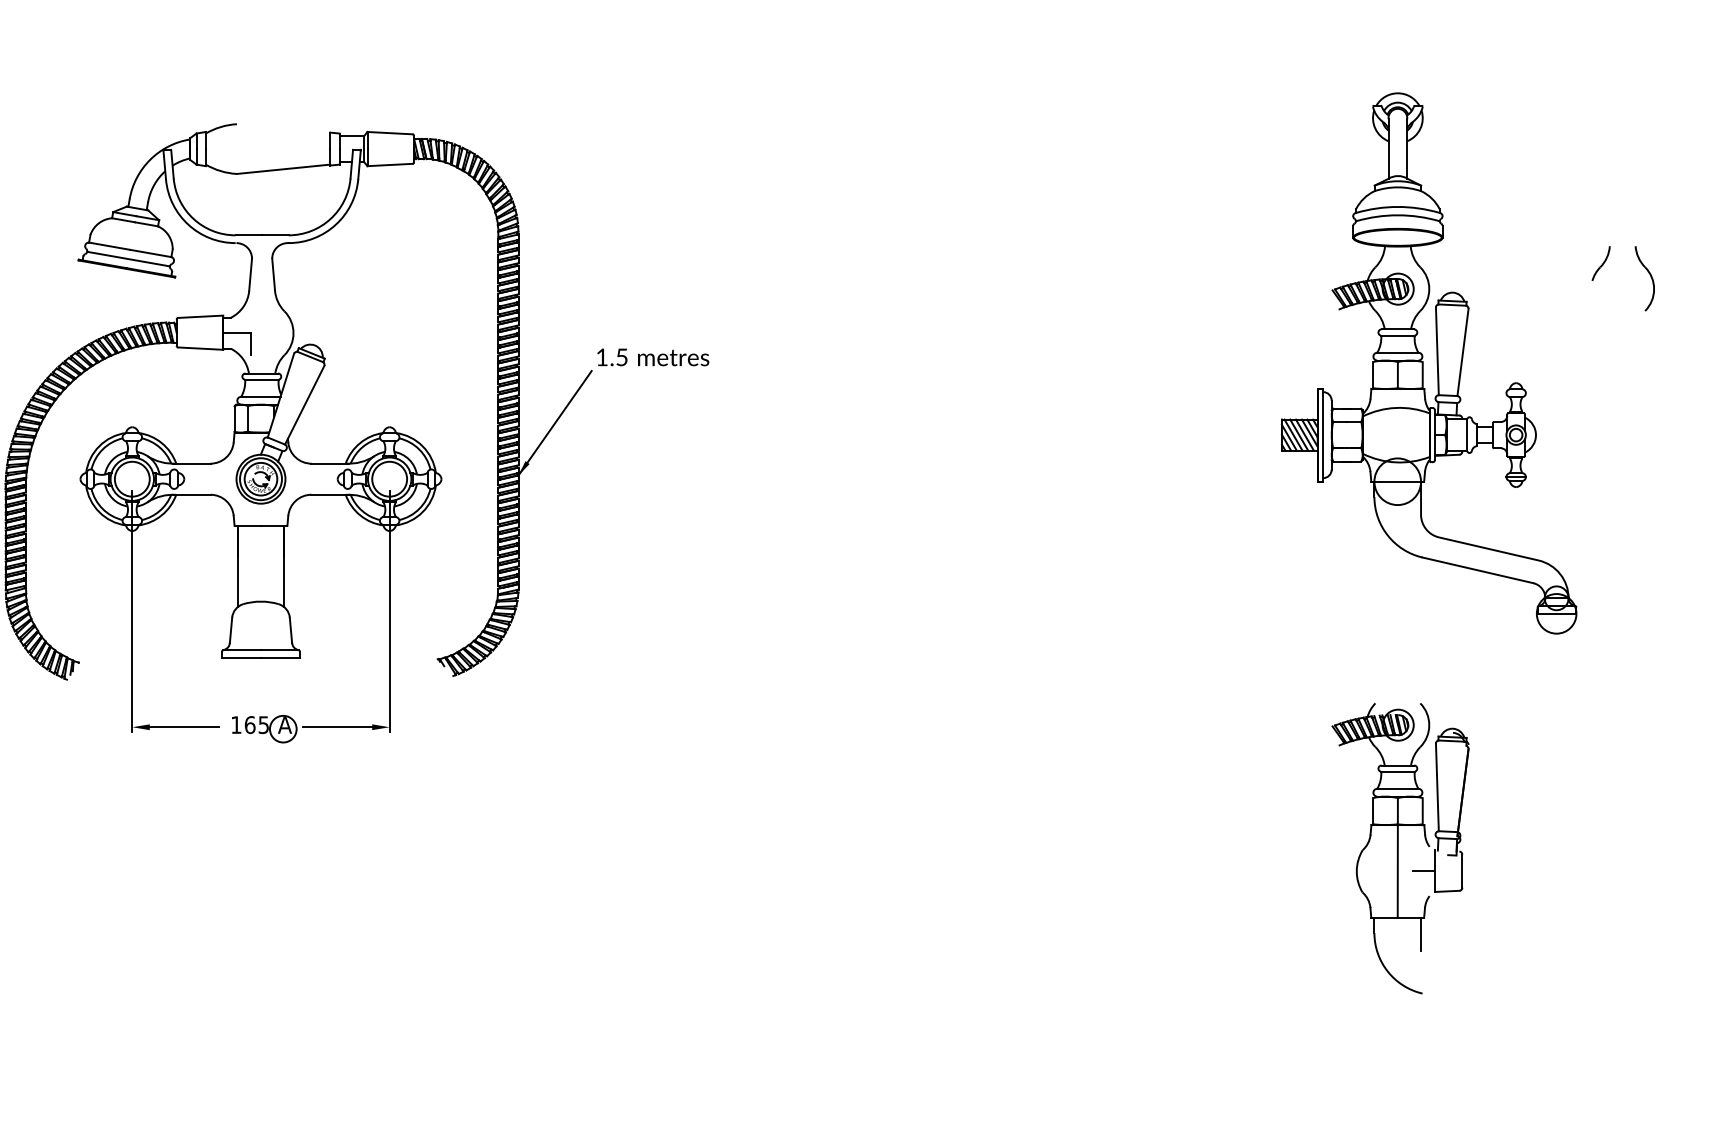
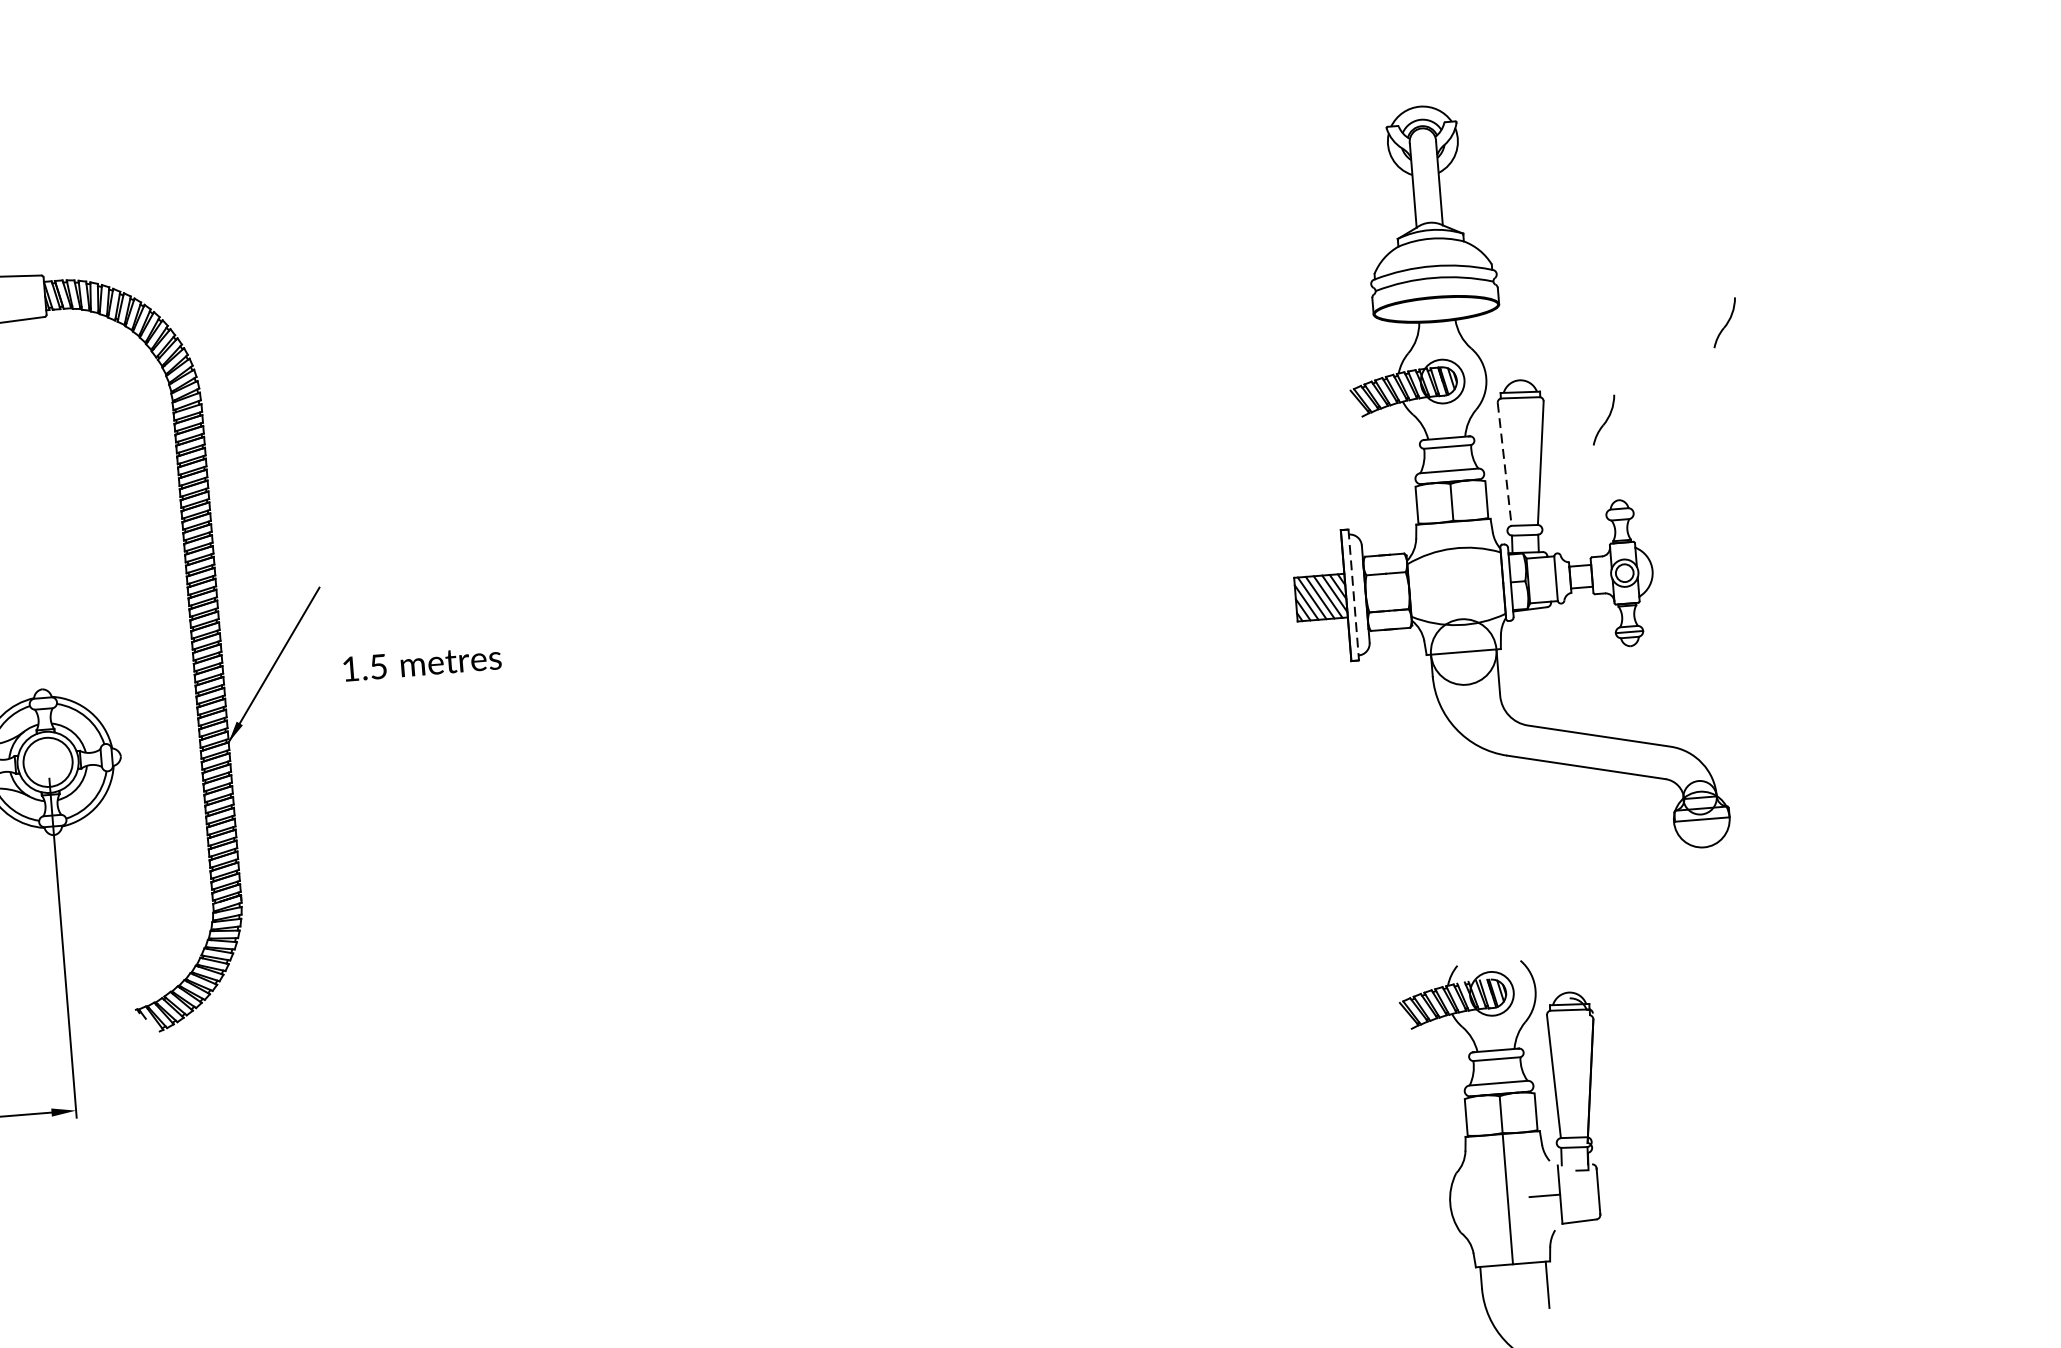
part: (1650, 277) -> (1795, 336), removed
part: (1509, 325) -> (1603, 420), added
line: (1437, 351) -> (1504, 464), solid -> dashed
text: (653, 357) -> (422, 663), moved
line: (1323, 435) -> (1354, 595), solid -> dashed

